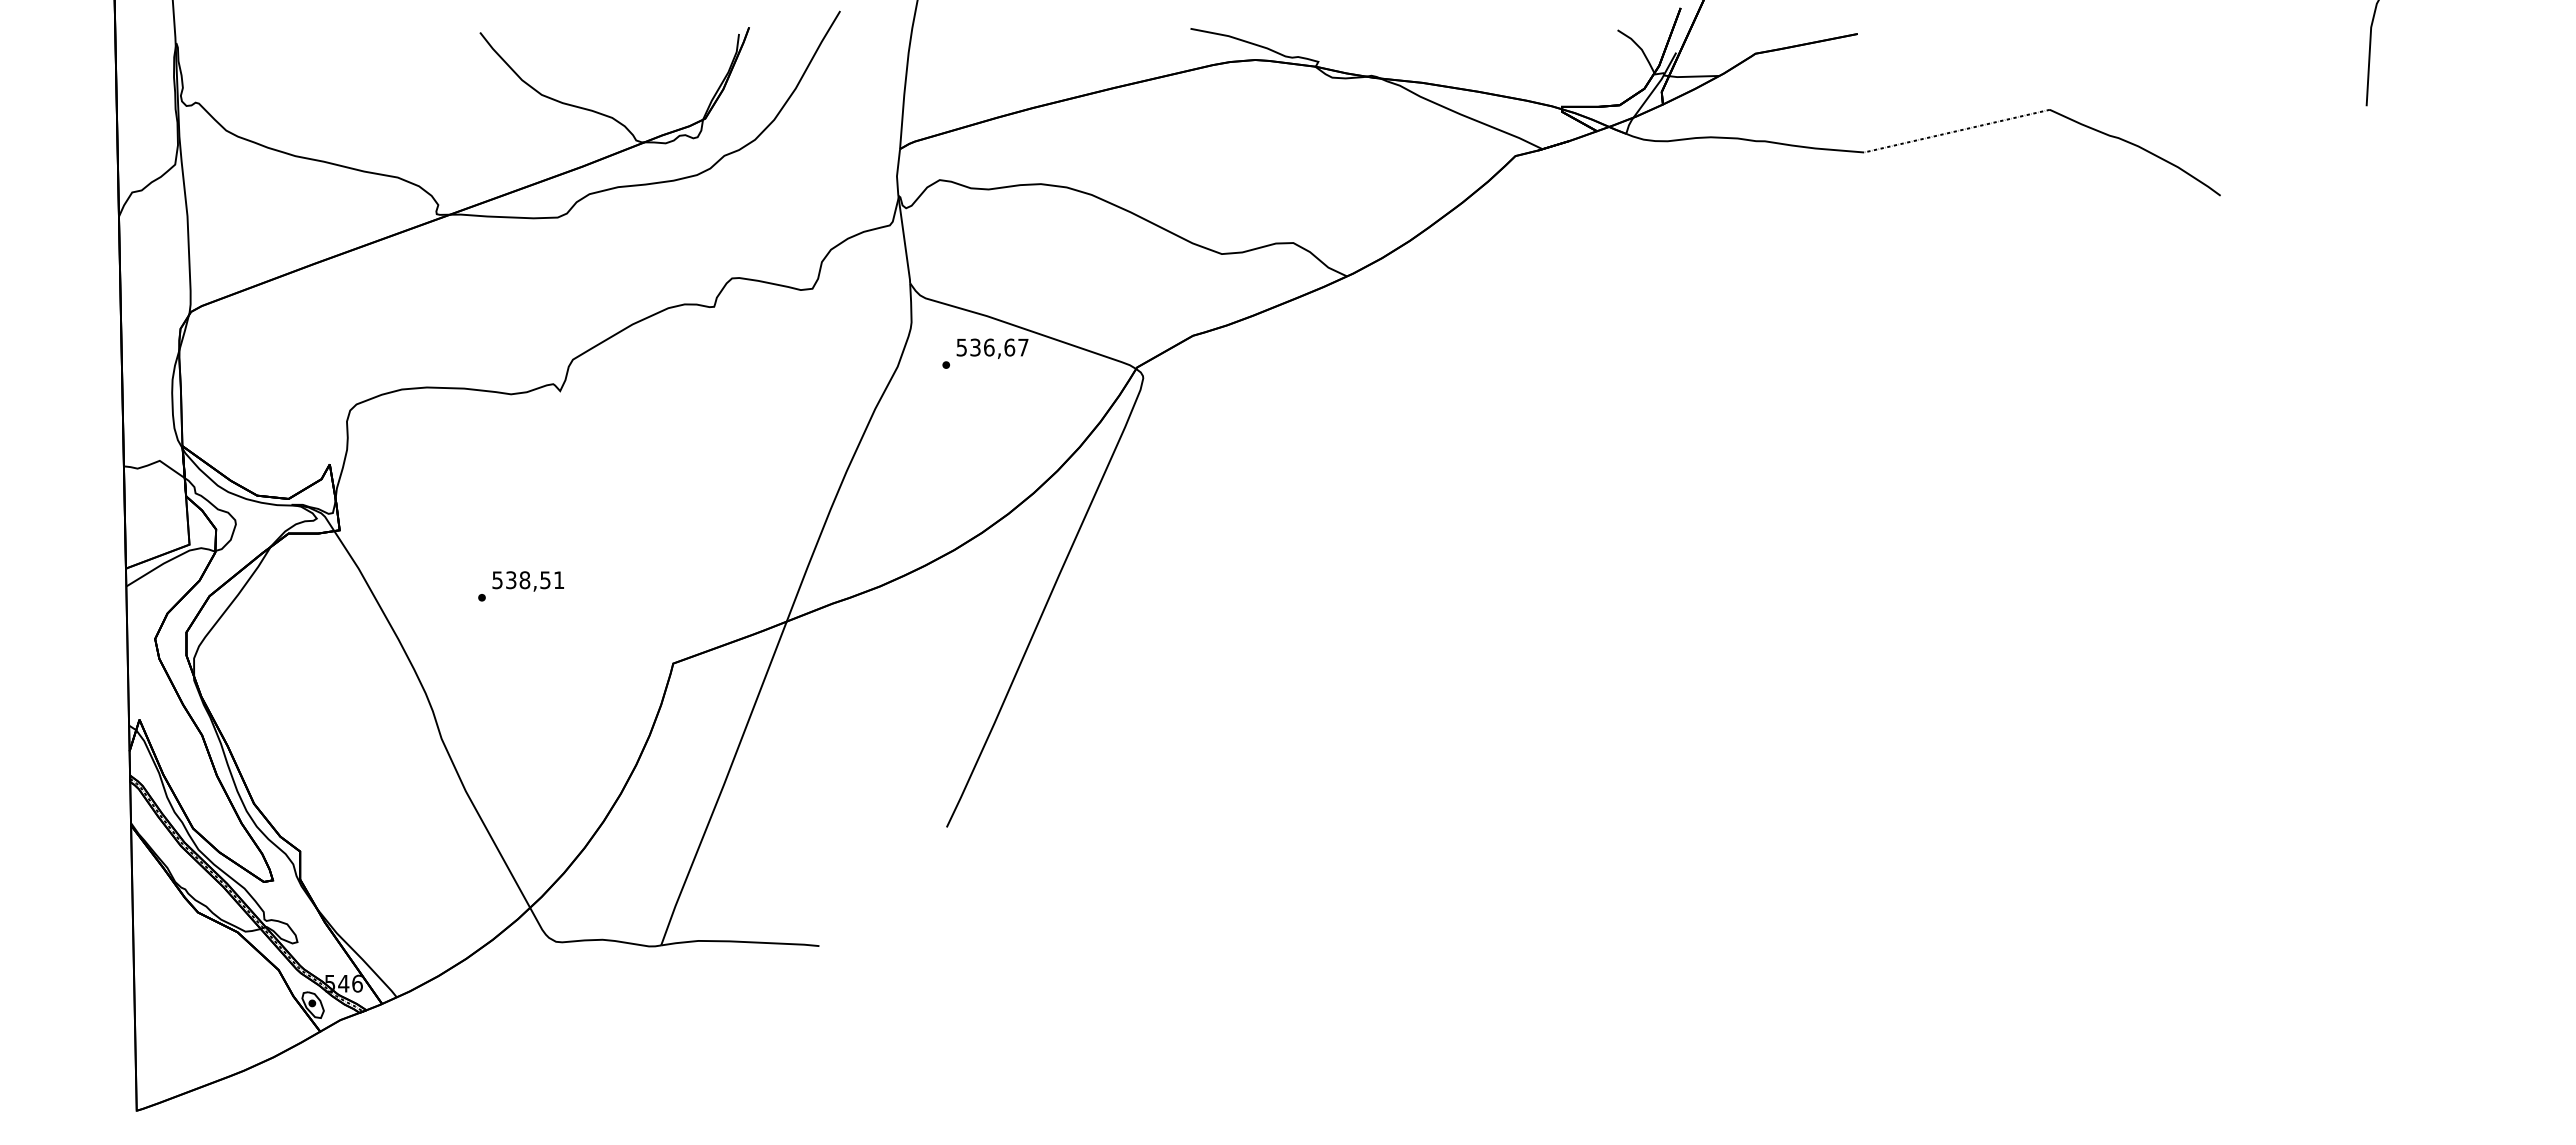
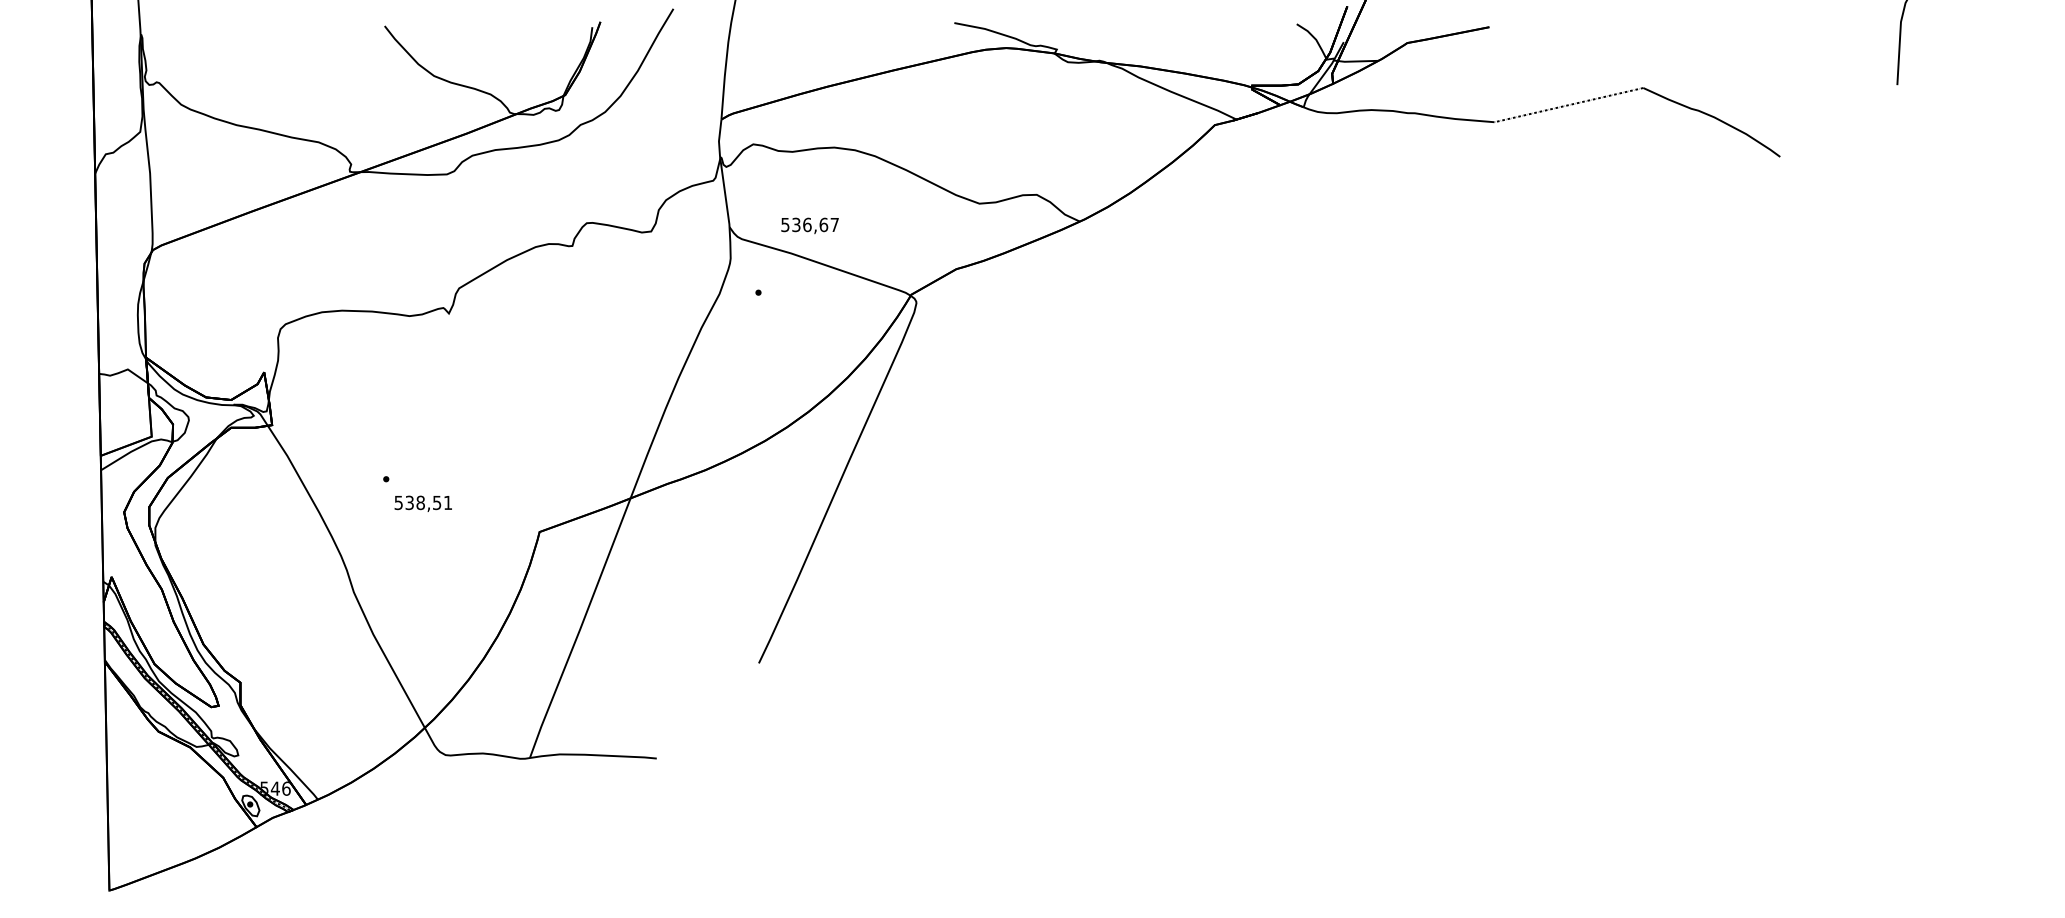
text: (992, 348) -> (810, 225), moved
text: (527, 581) -> (422, 503), moved

